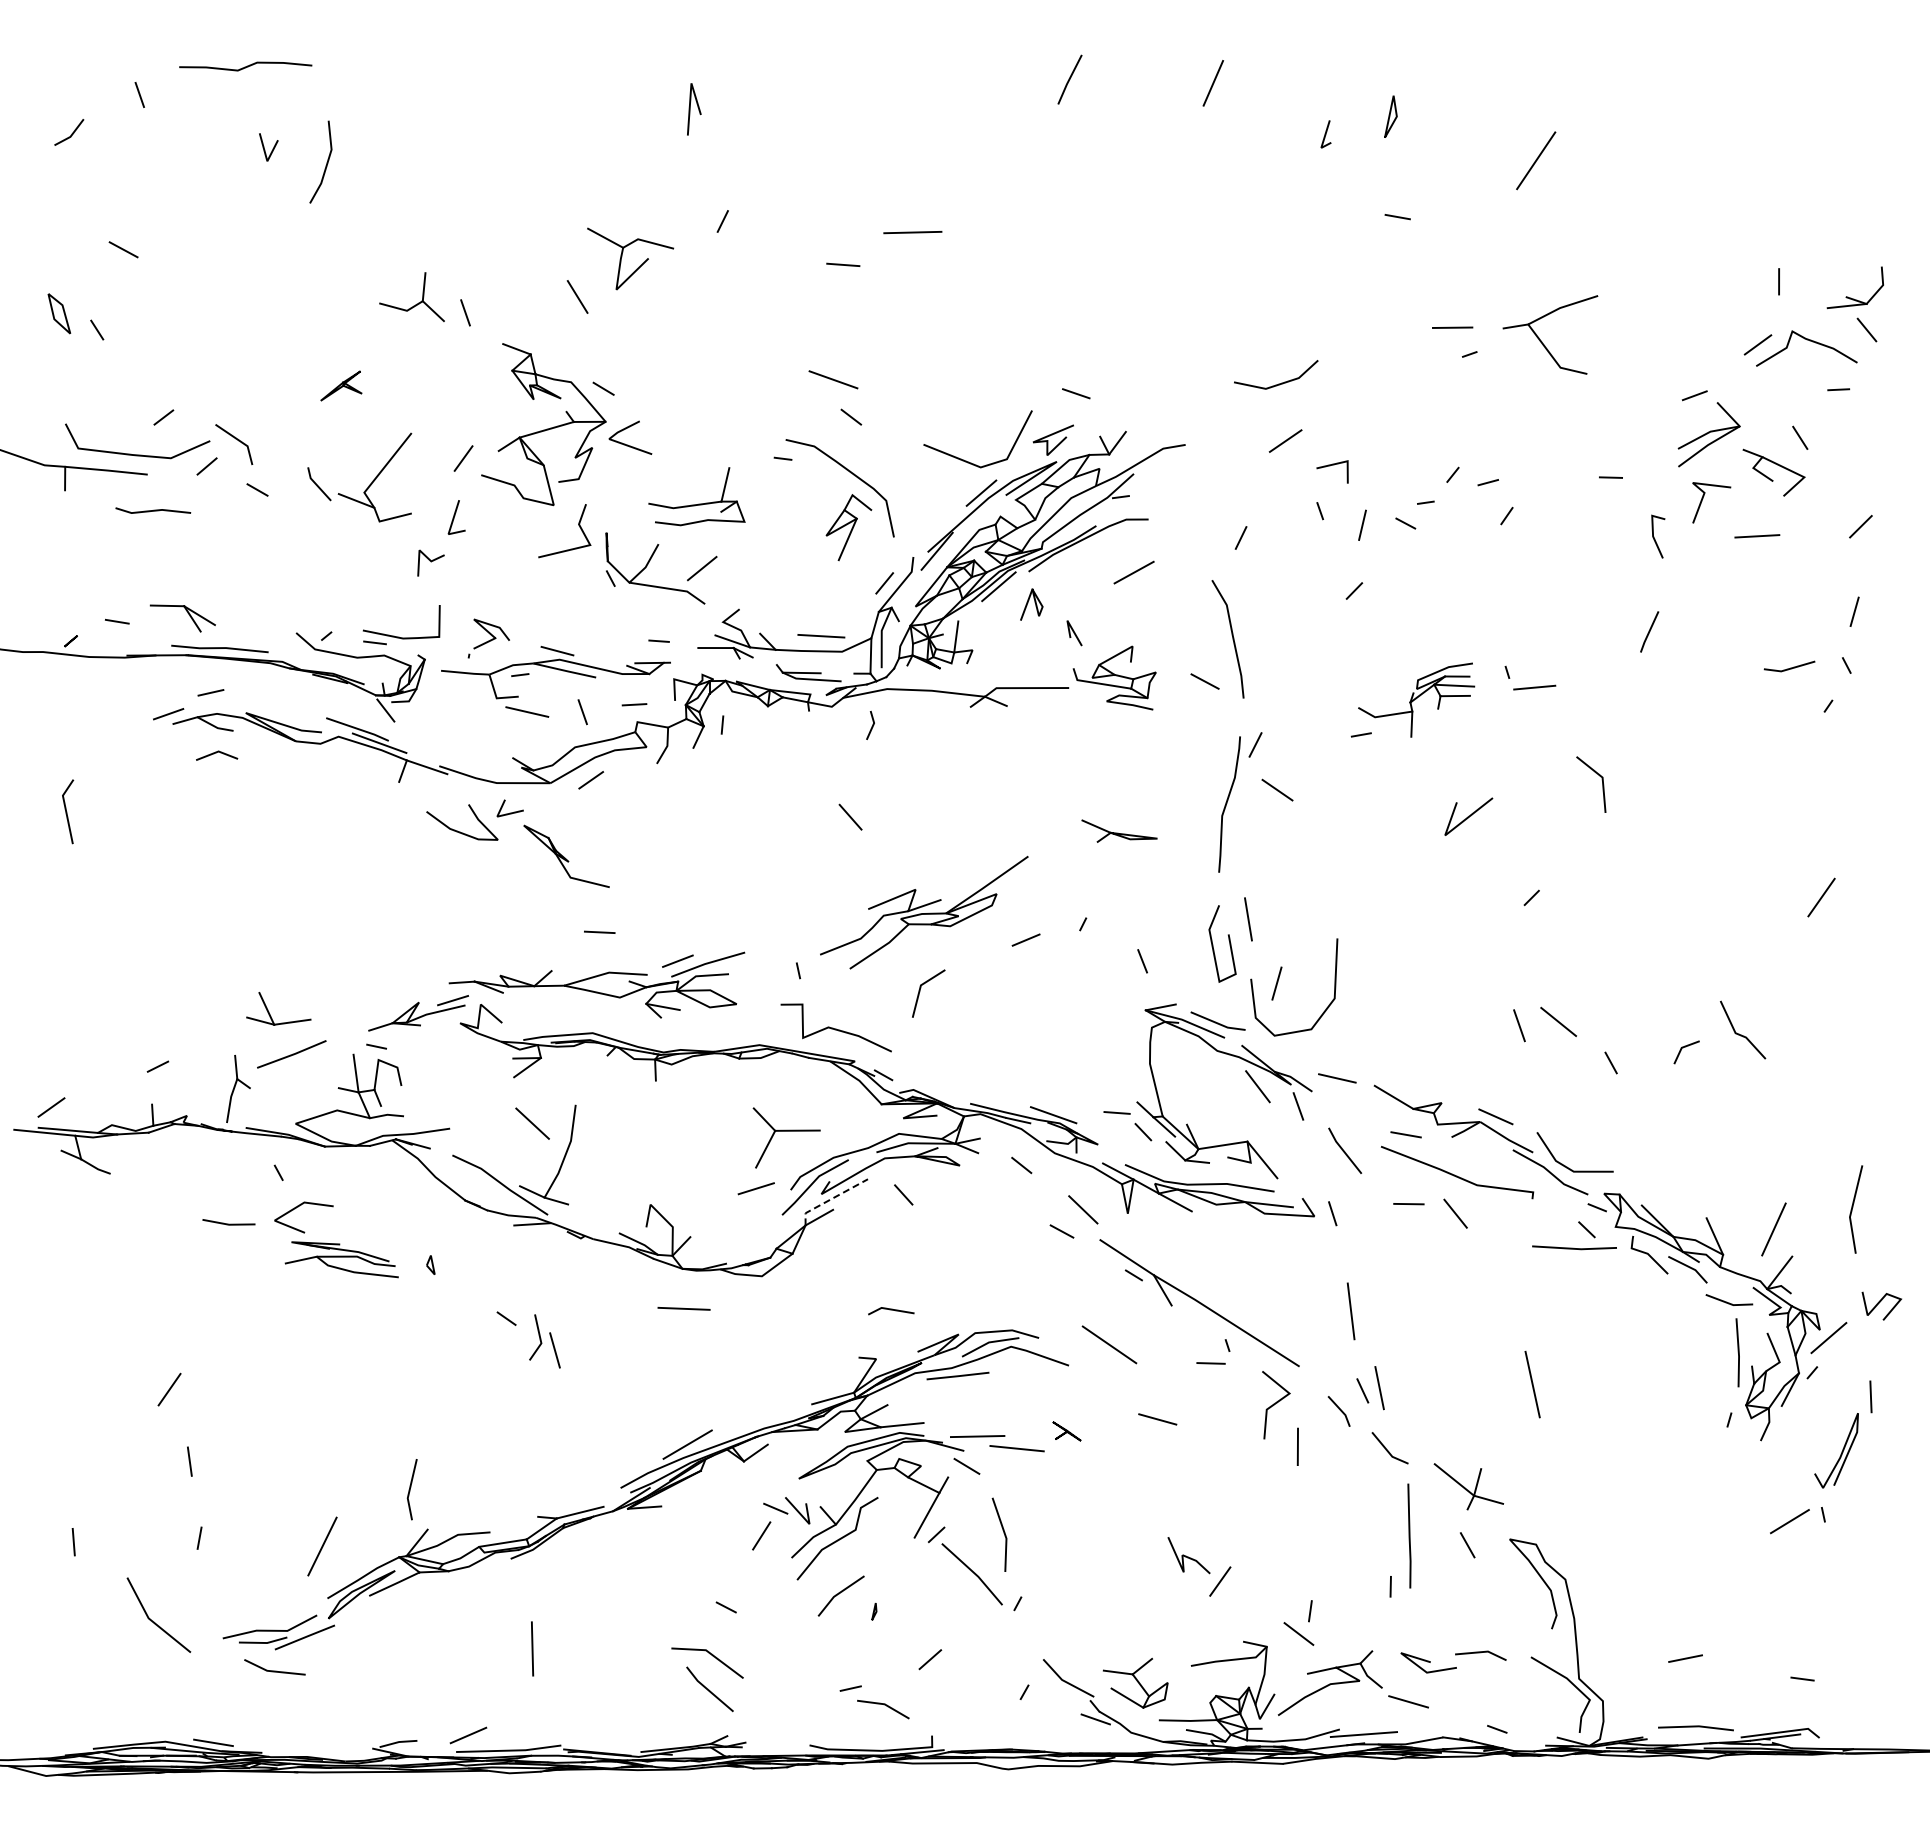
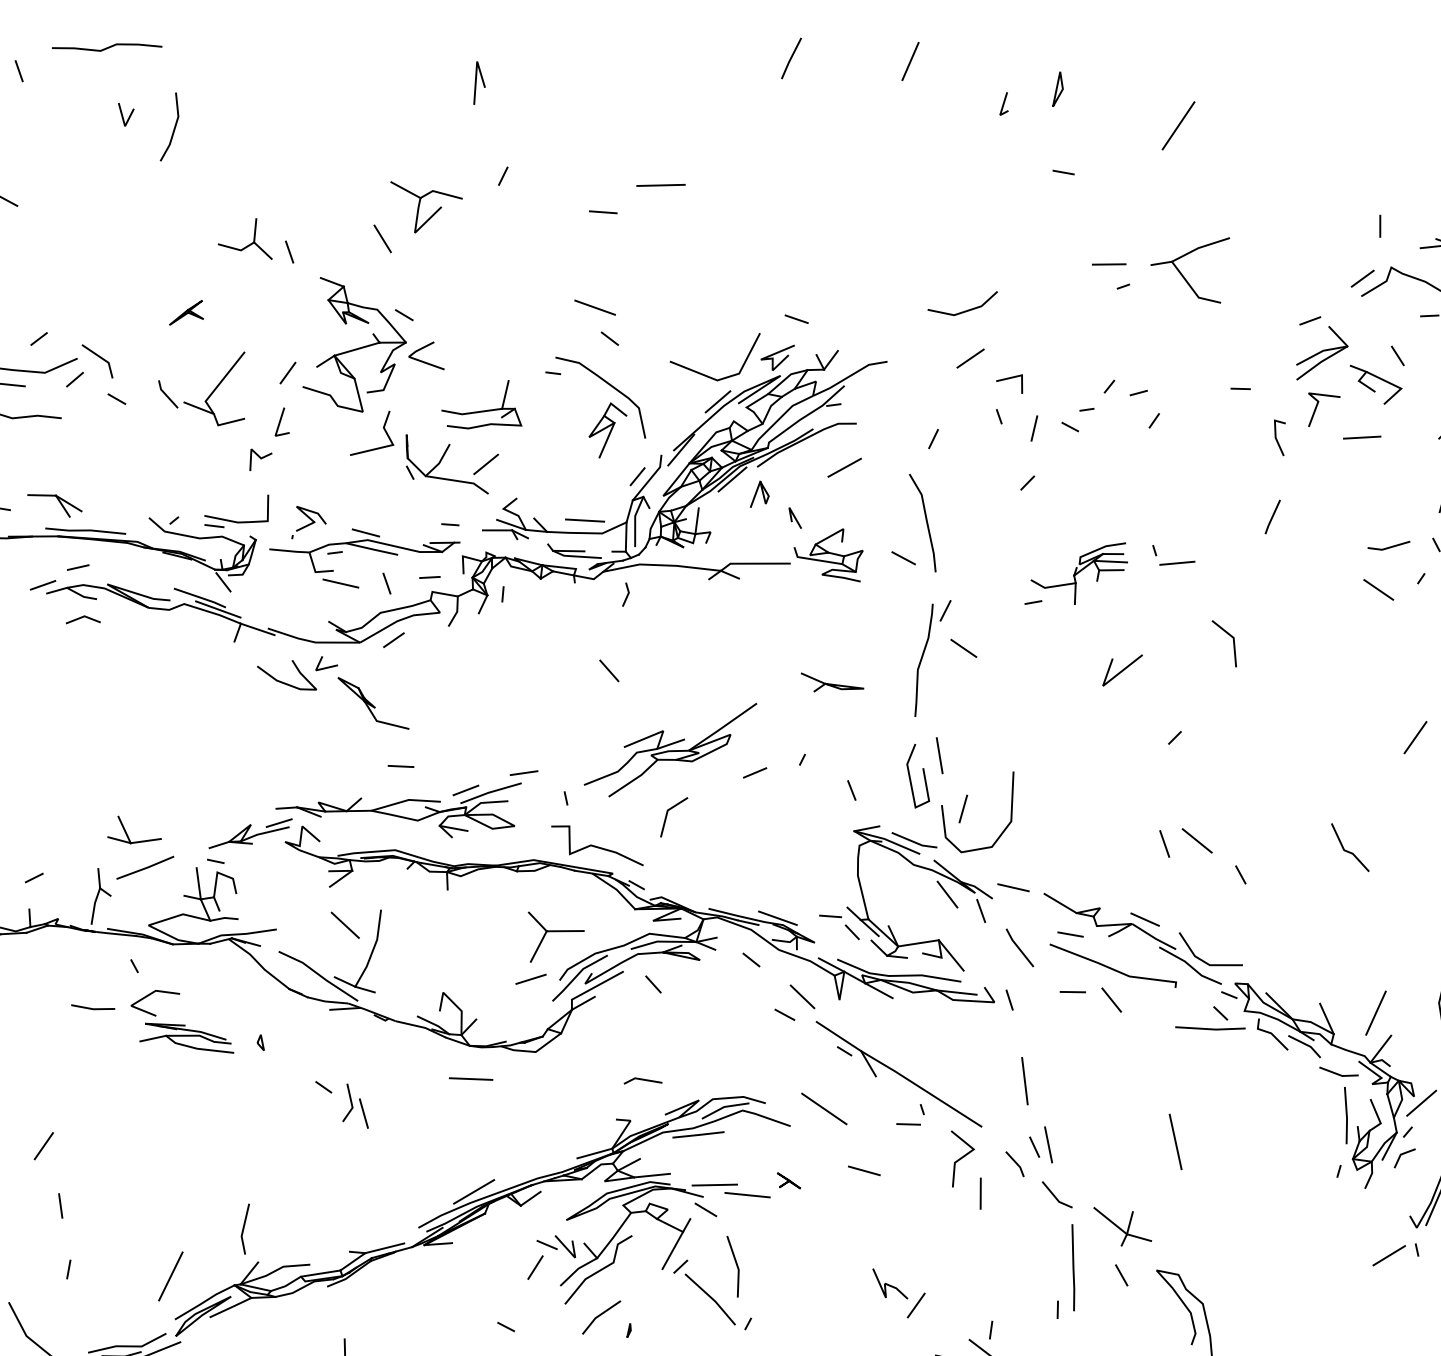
line: (1776, 719) -> (1378, 589), added
line: (747, 940) -> (523, 773), added
line: (1686, 1047) -> (1404, 1154), moved
line: (830, 1199) -> (592, 988), dashed -> solid

